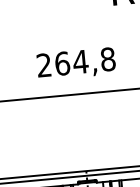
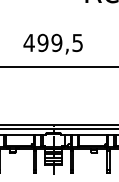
text: (76, 61) -> (53, 42), 264,8 -> 499,5

